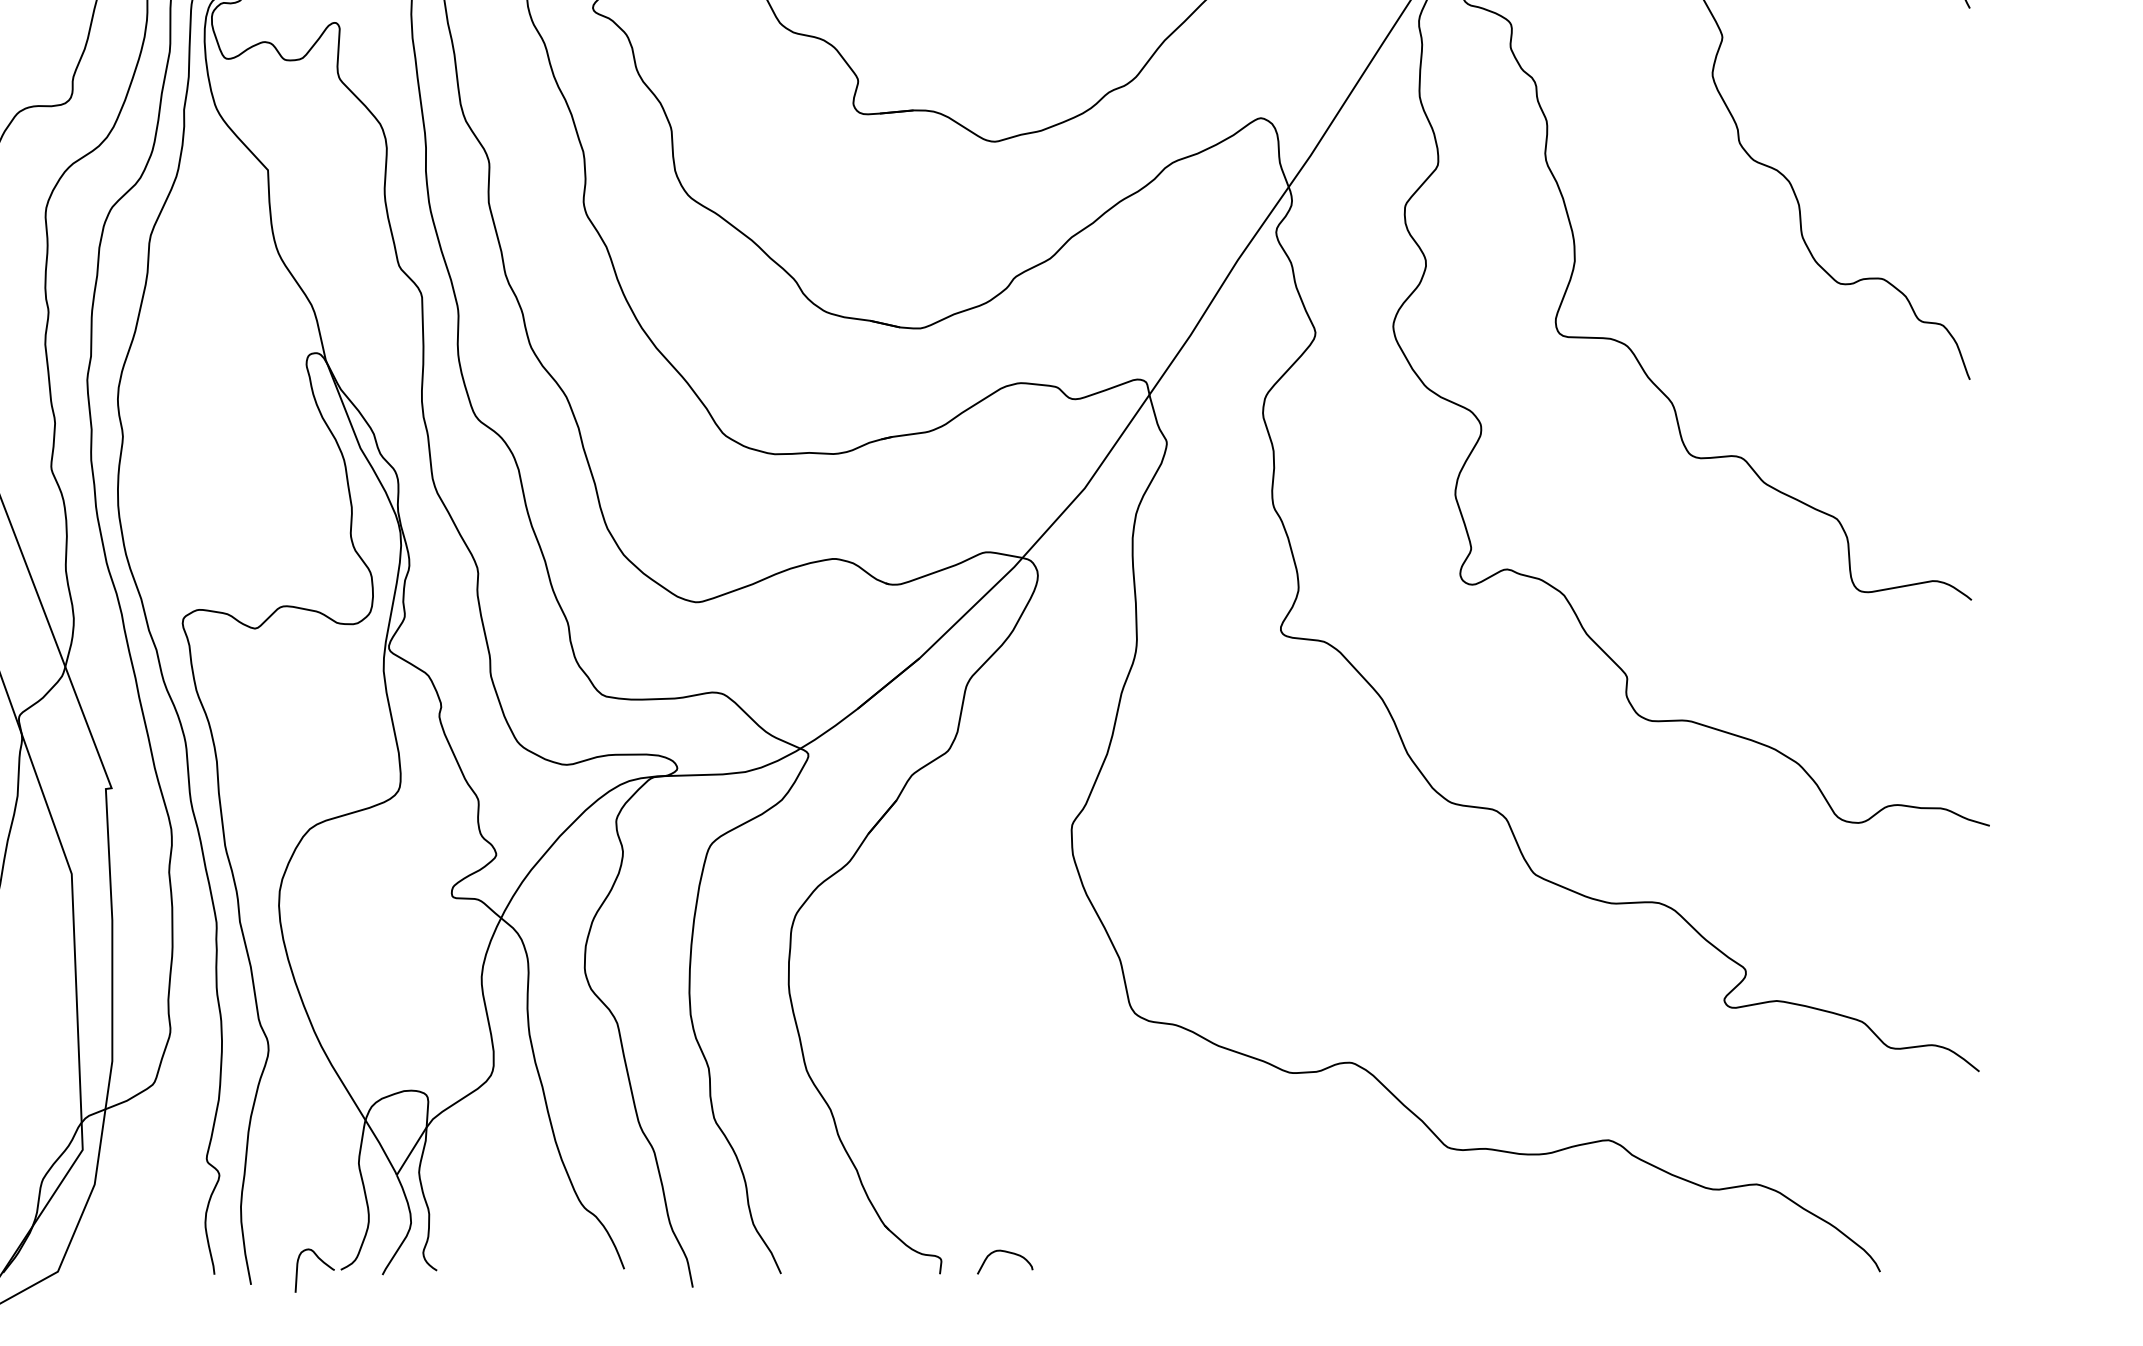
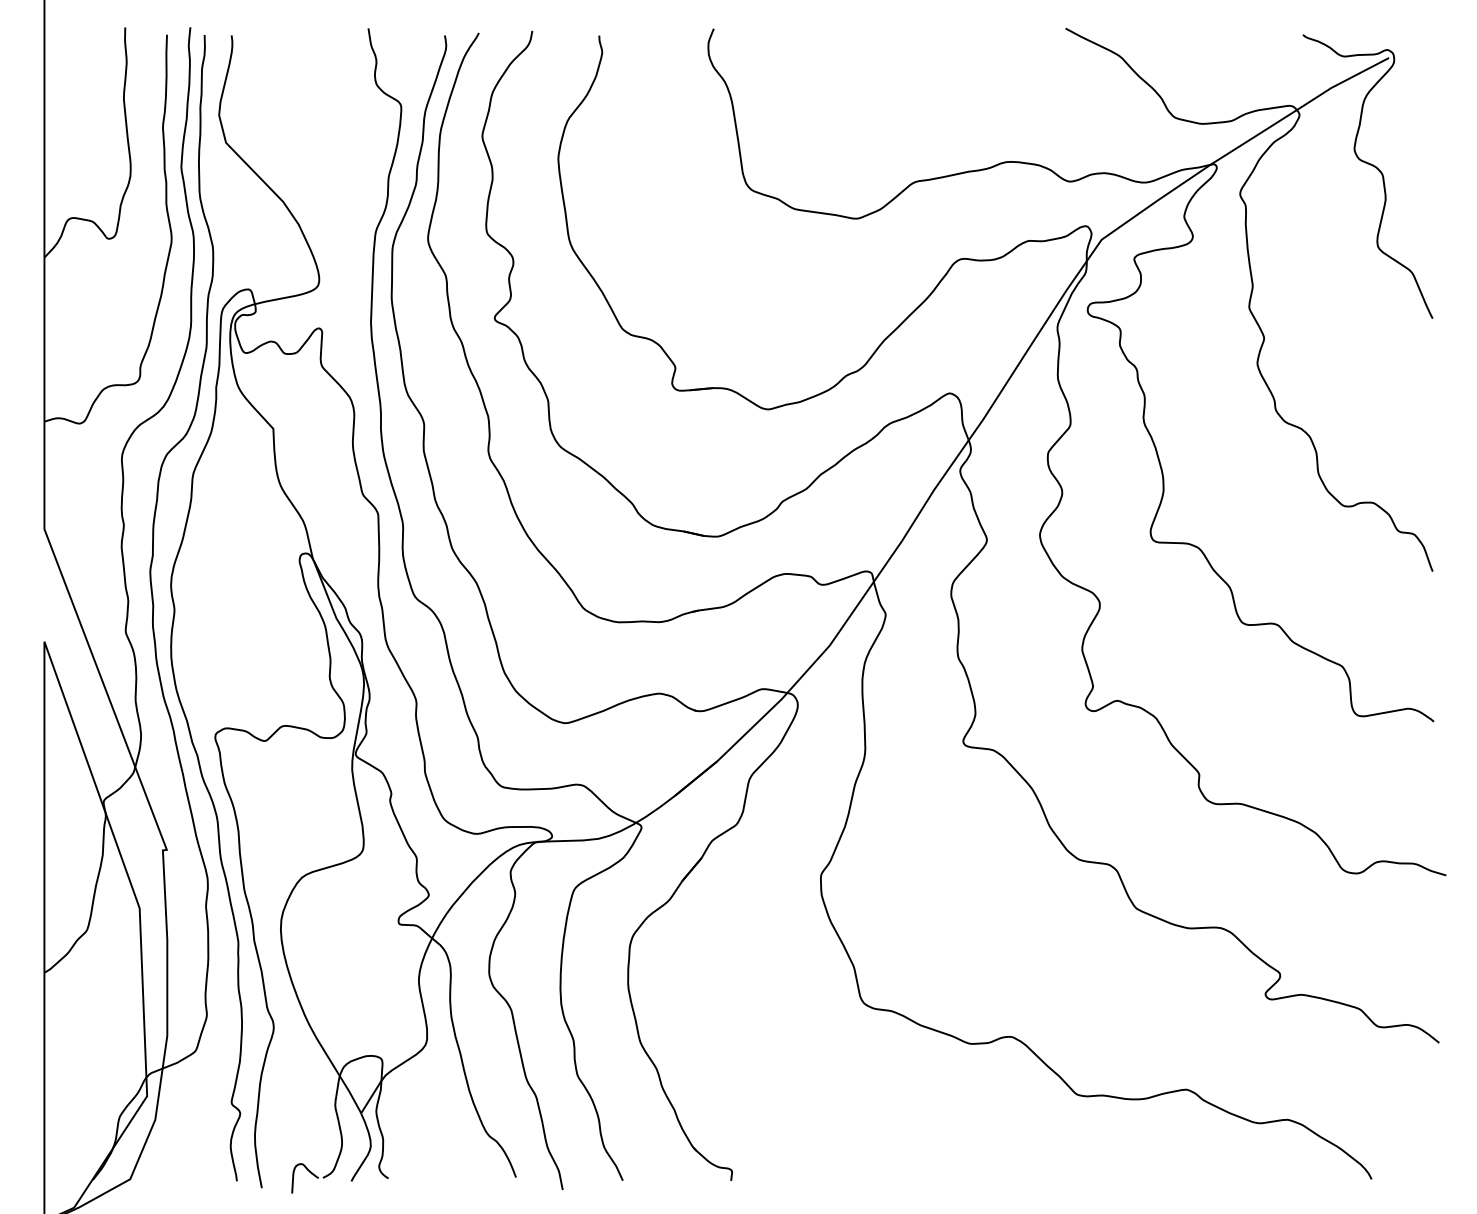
curve: (1009, 1254) -> (778, 1167), removed

